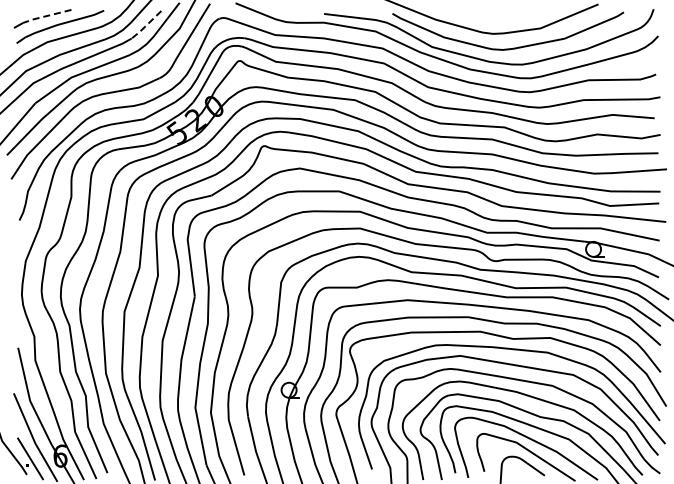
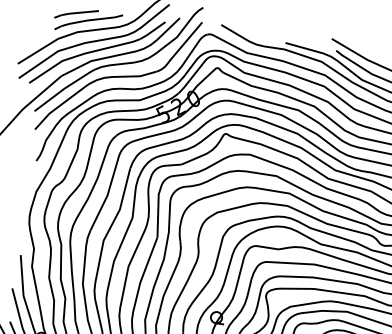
line: (46, 16) -> (79, 13), dashed -> solid
line: (146, 25) -> (152, 31), dashed -> solid

